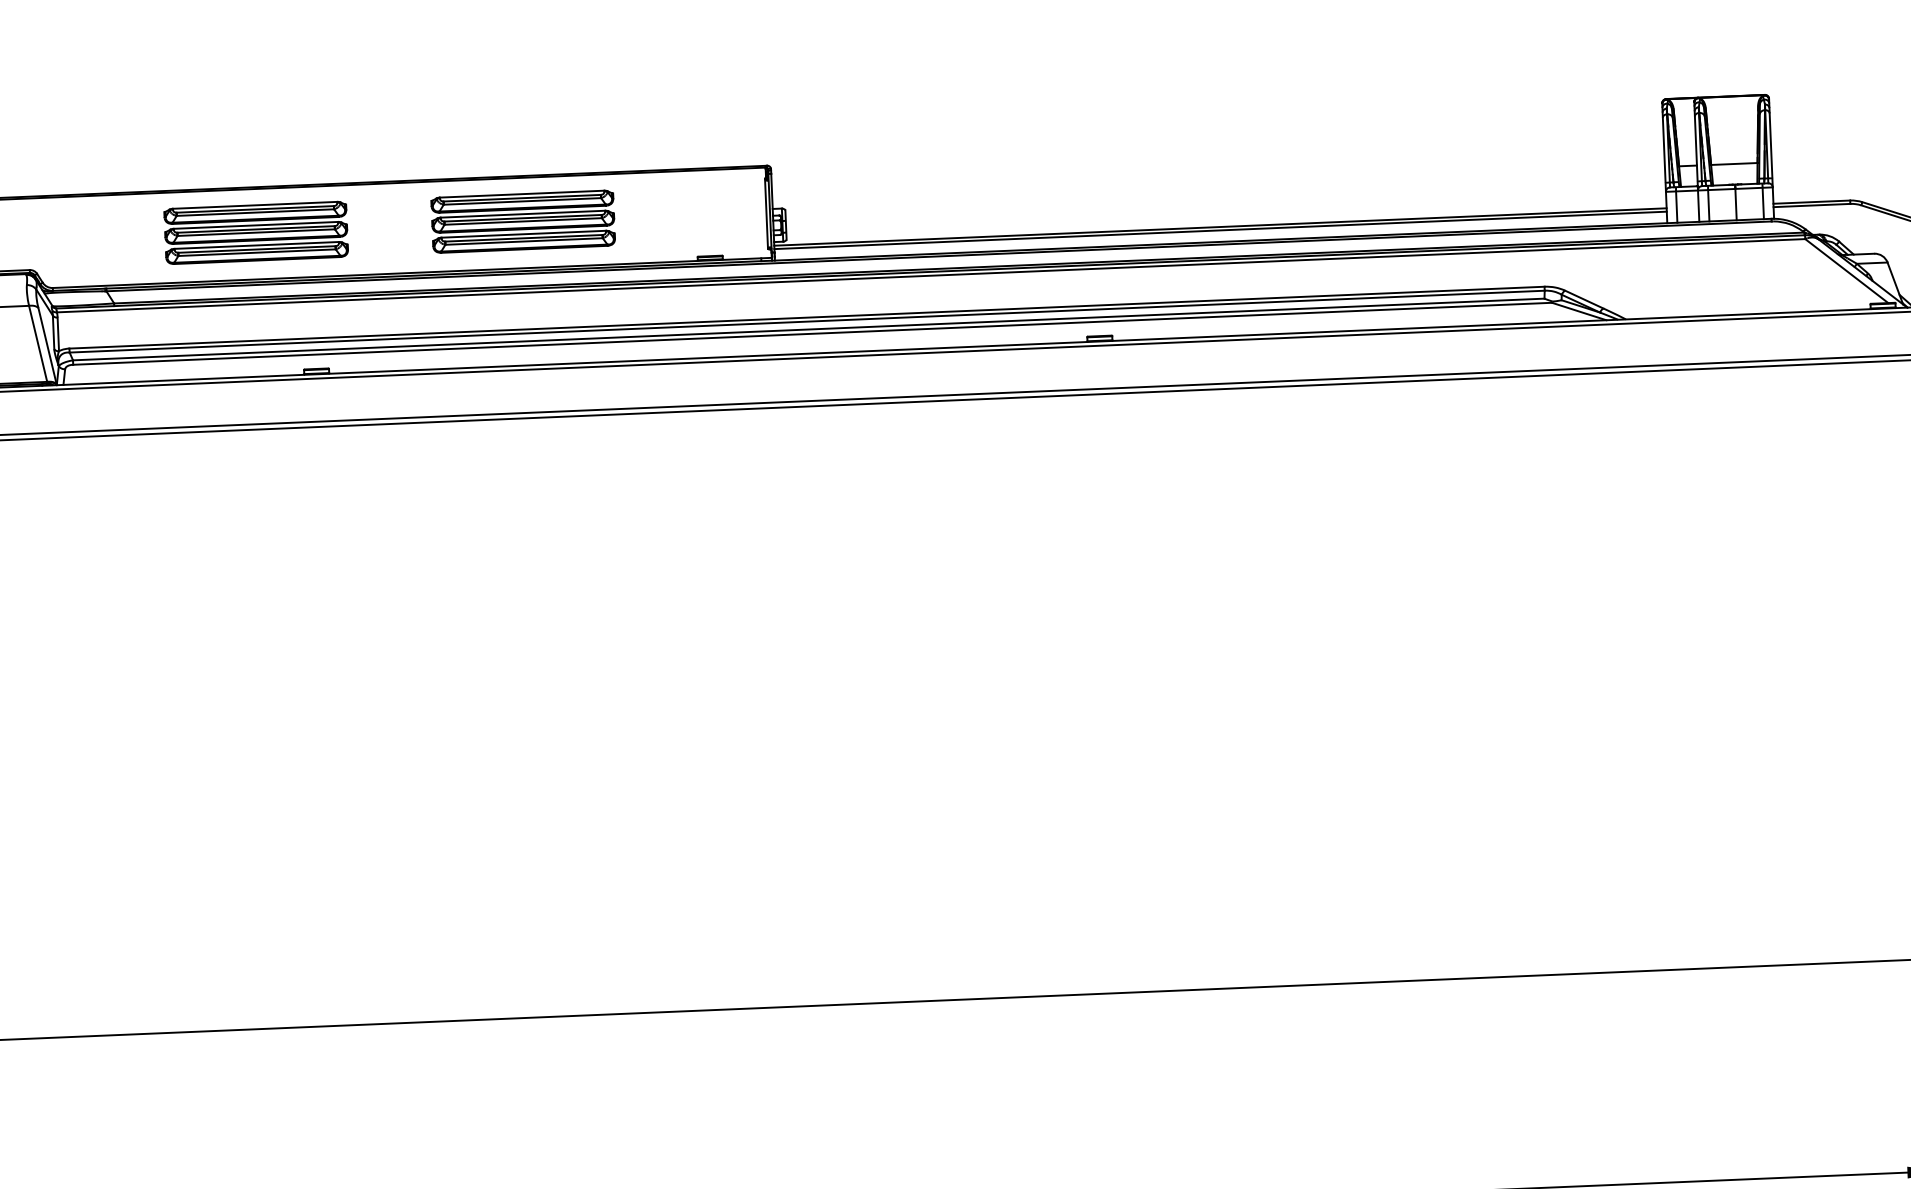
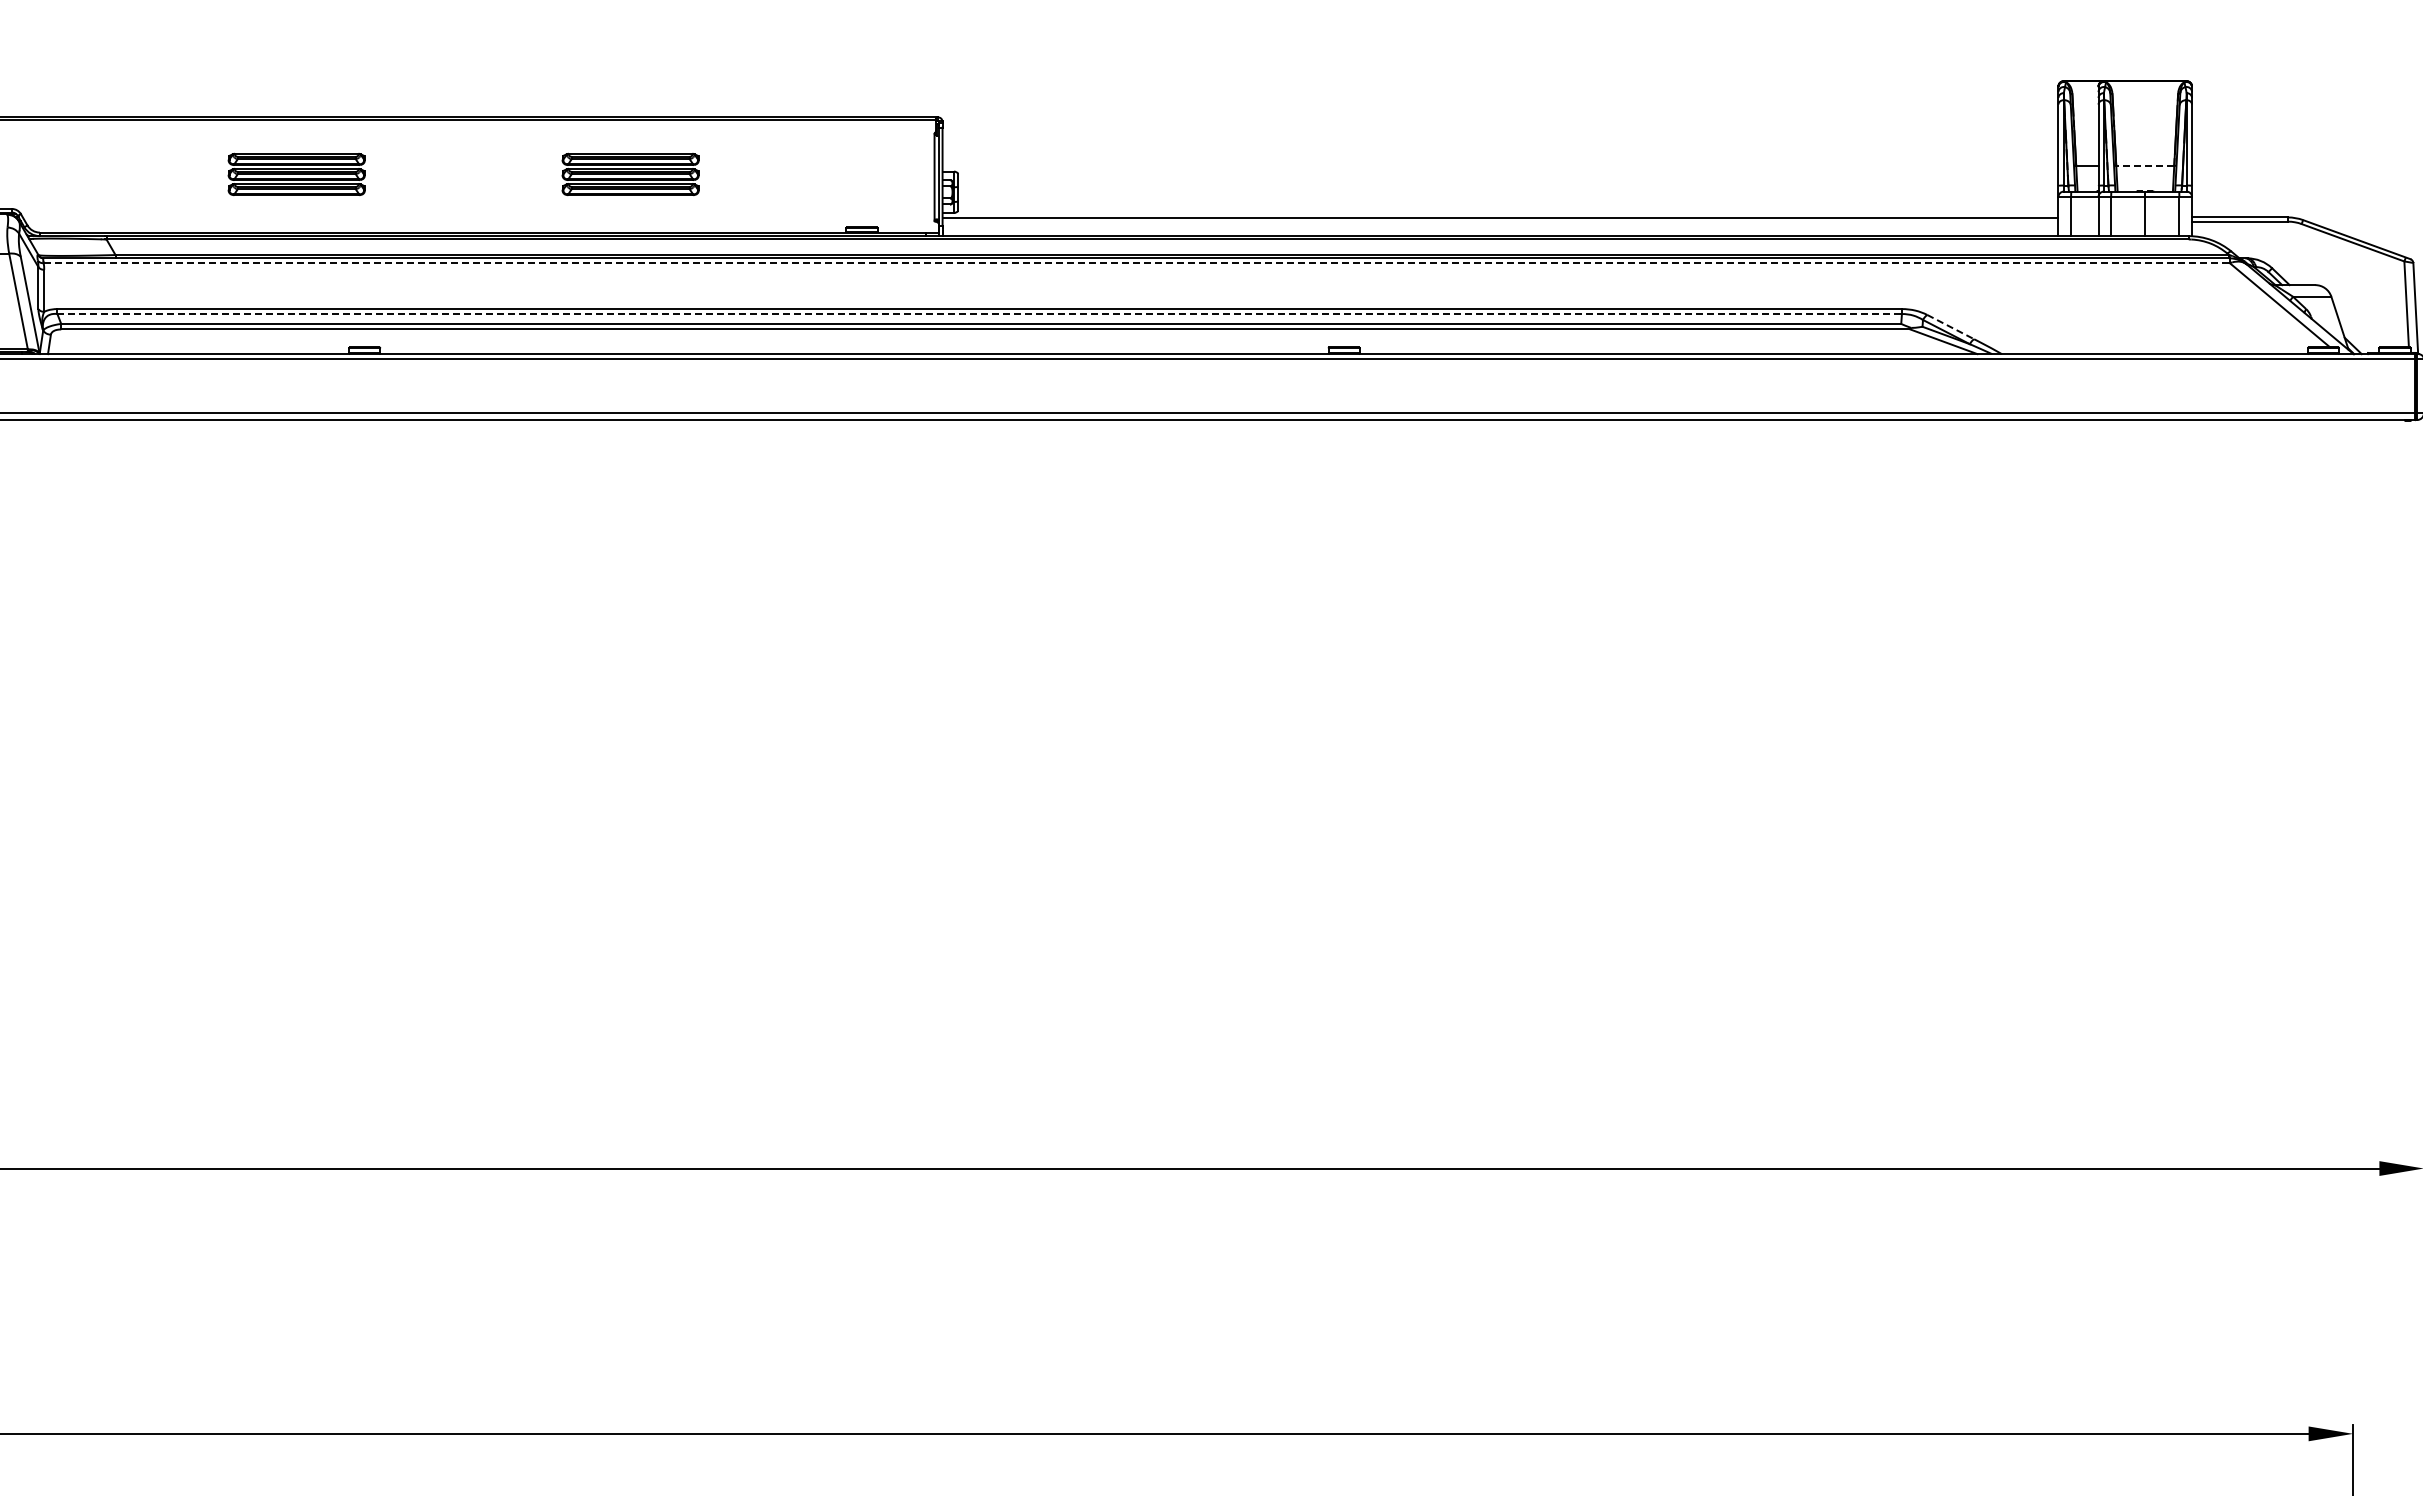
line: (1733, 163) -> (2144, 165), solid -> dashed
part: (523, 221) -> (630, 174), size x0.6
line: (1220, 230) -> (1500, 221), removed
part: (256, 232) -> (296, 174), size x0.6
line: (931, 275) -> (1137, 263), solid -> dashed
line: (1584, 299) -> (1951, 327), solid -> dashed
line: (807, 321) -> (980, 314), solid -> dashed

